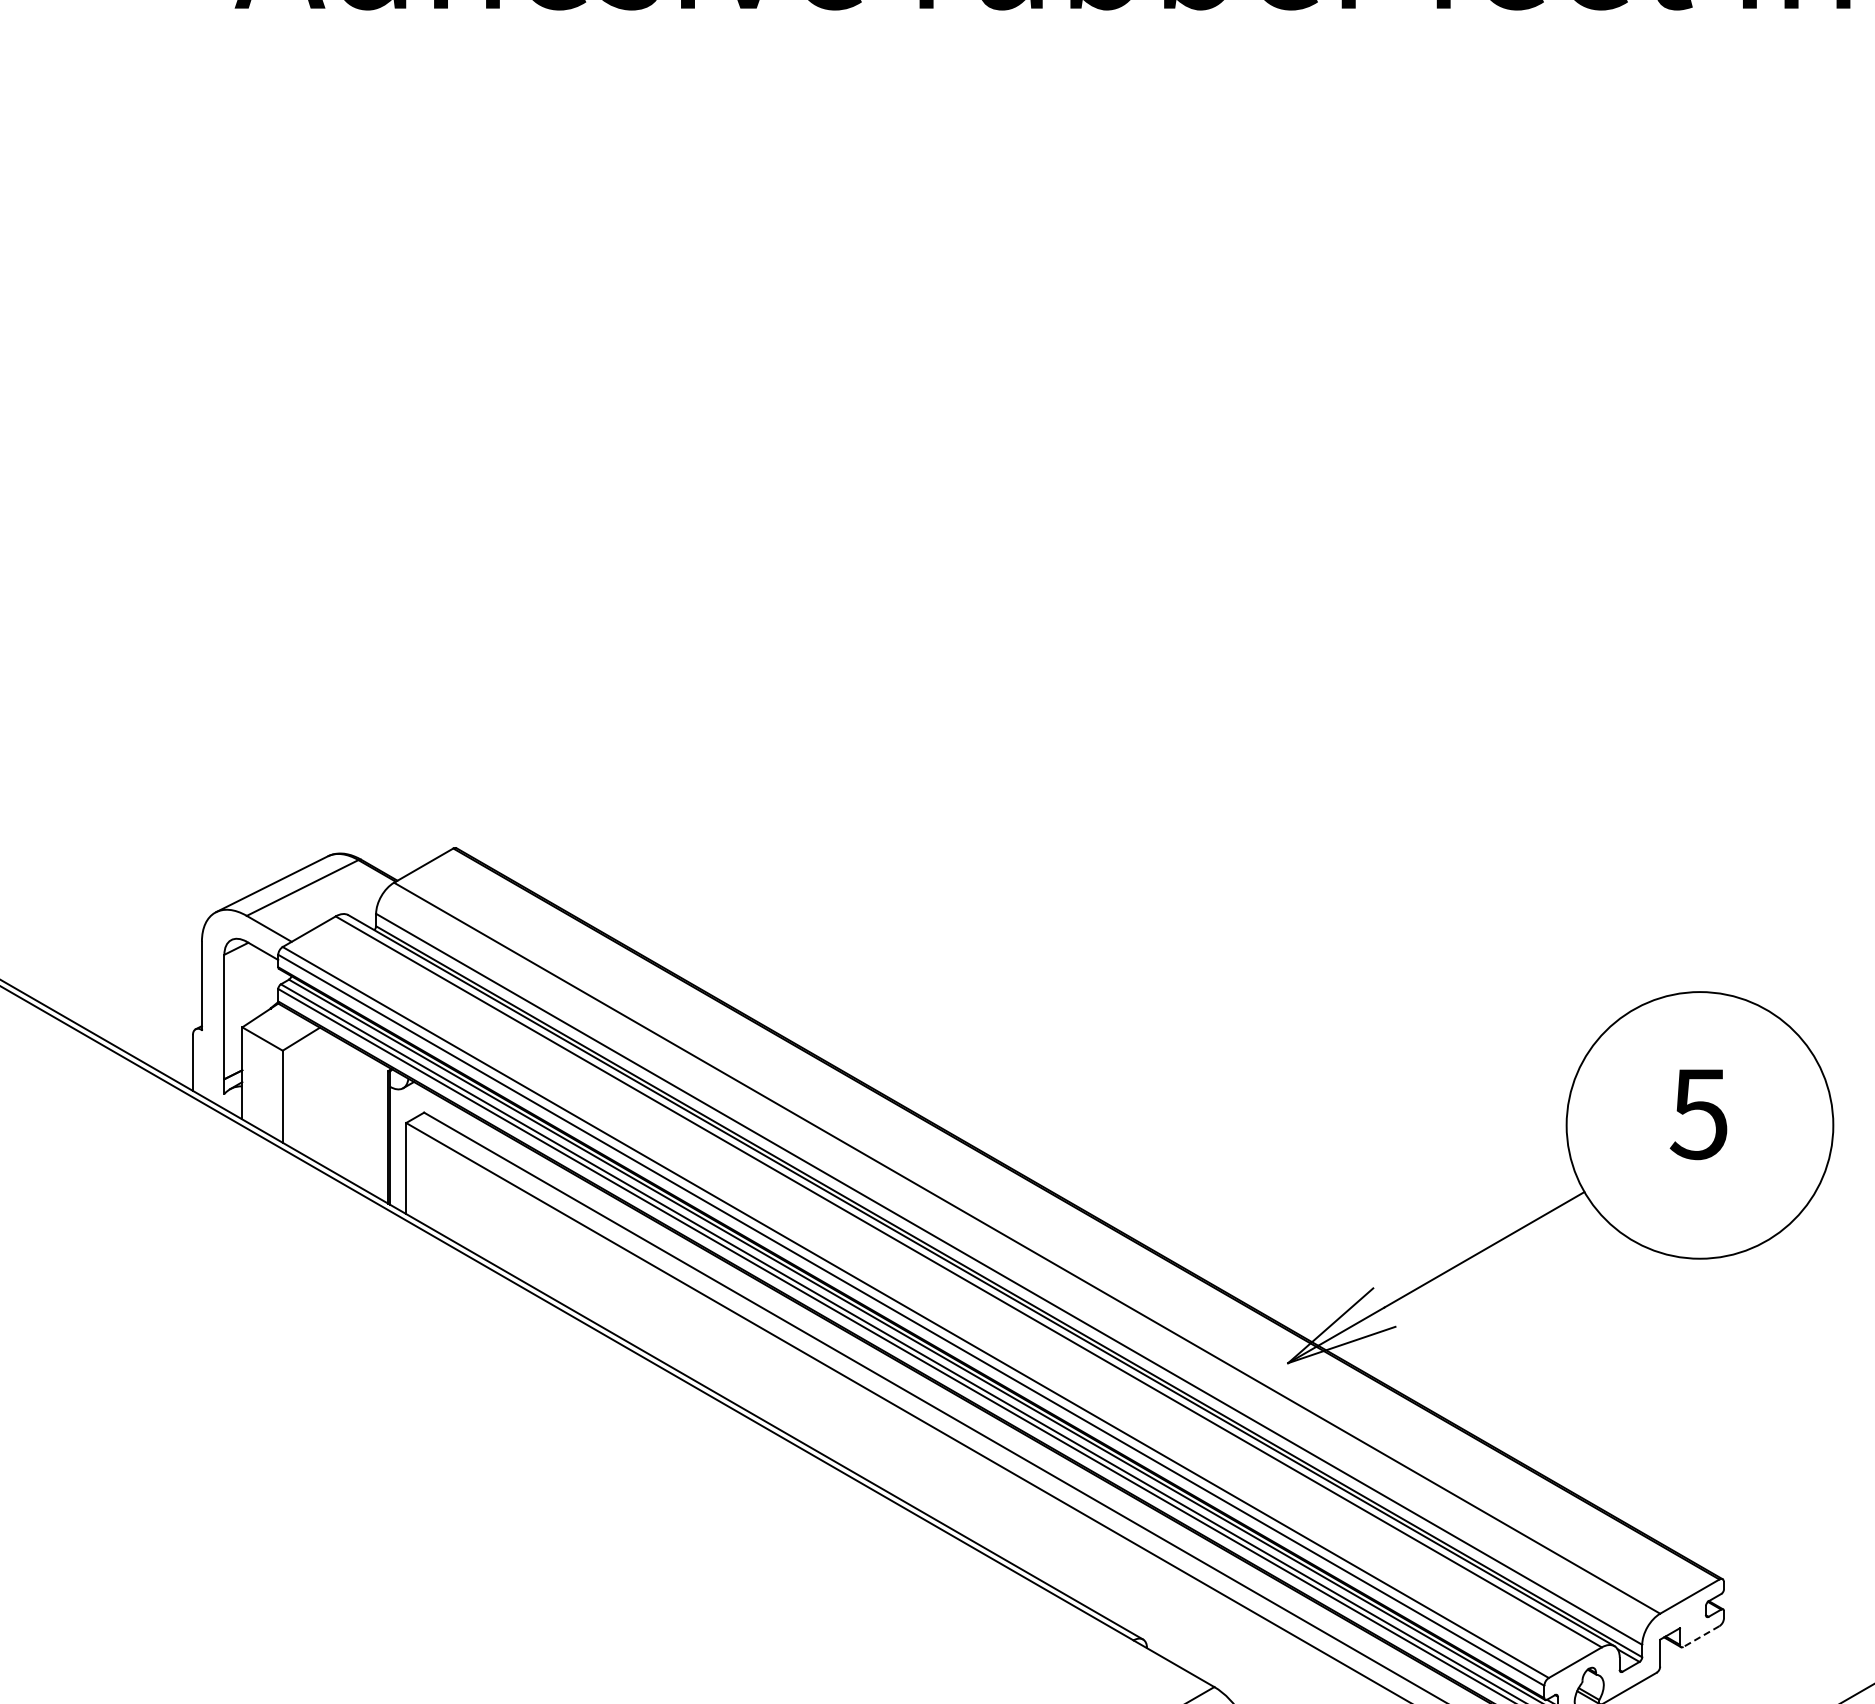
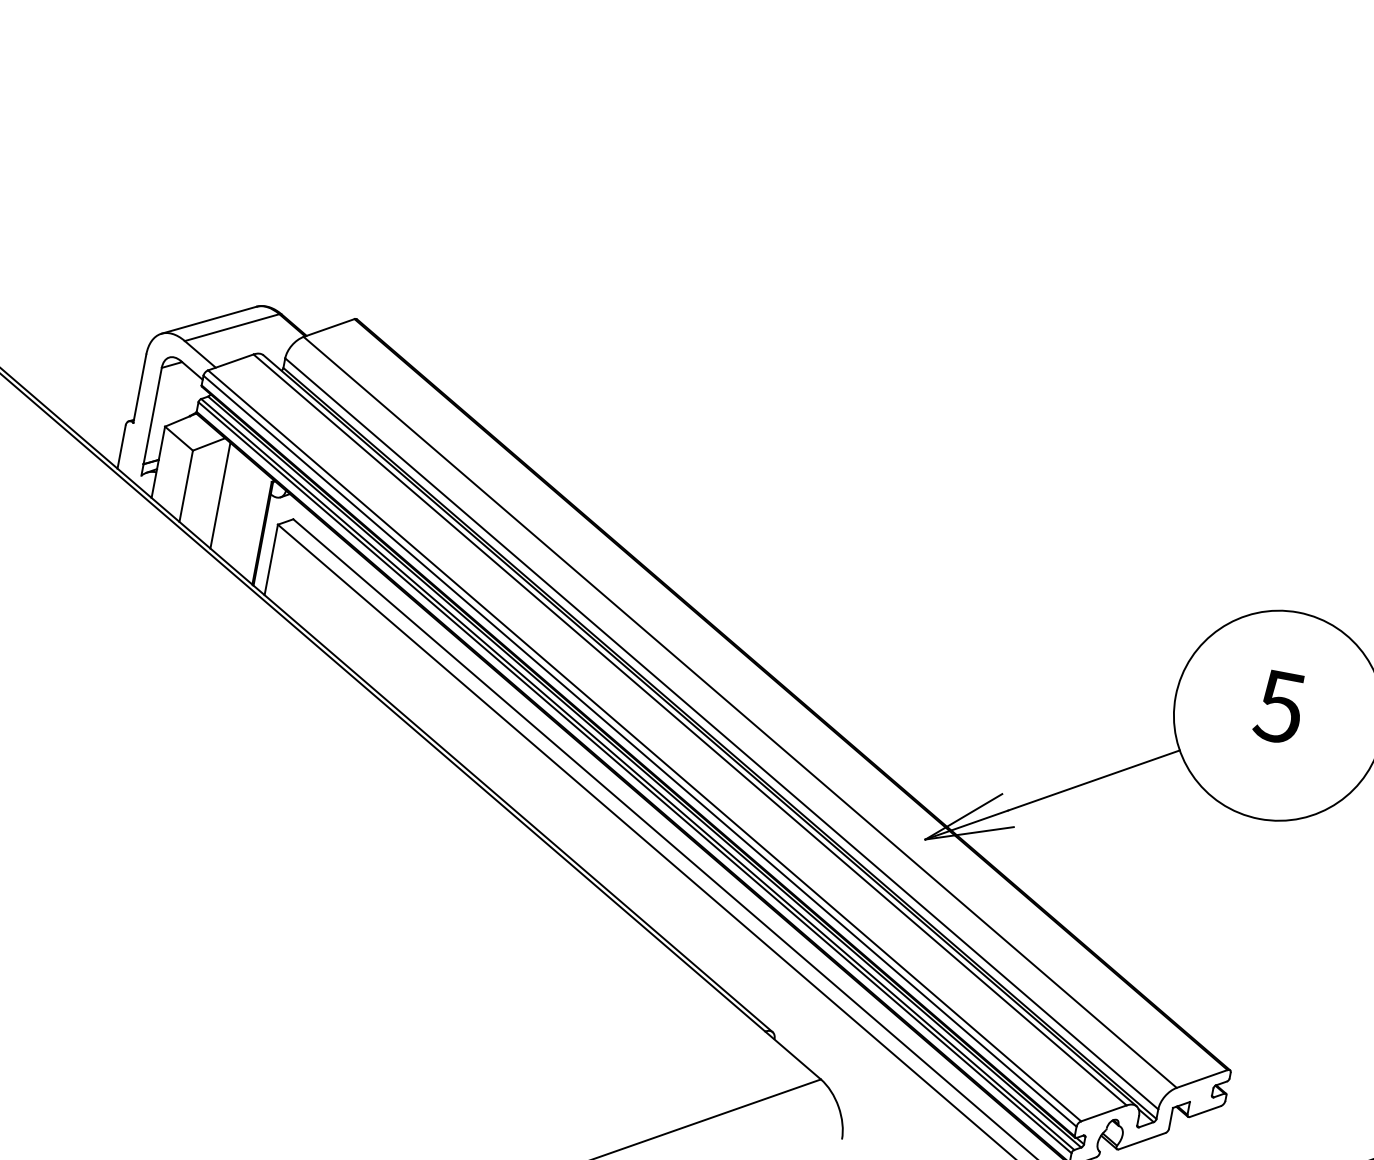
line: (327, 1100) -> (220, 495), added
line: (1701, 1636) -> (1205, 1111), dashed -> solid

